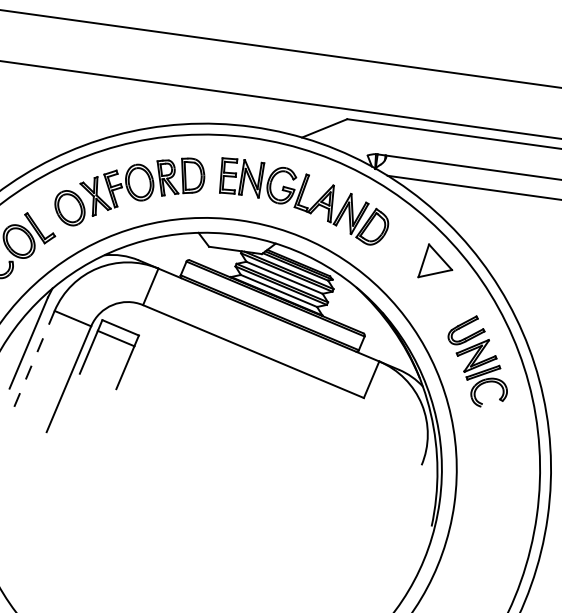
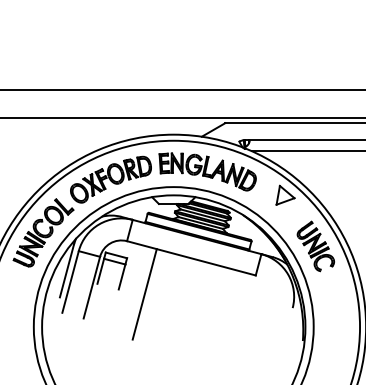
line: (32, 362) -> (70, 281), dashed -> solid
line: (160, 404) -> (144, 294), added

